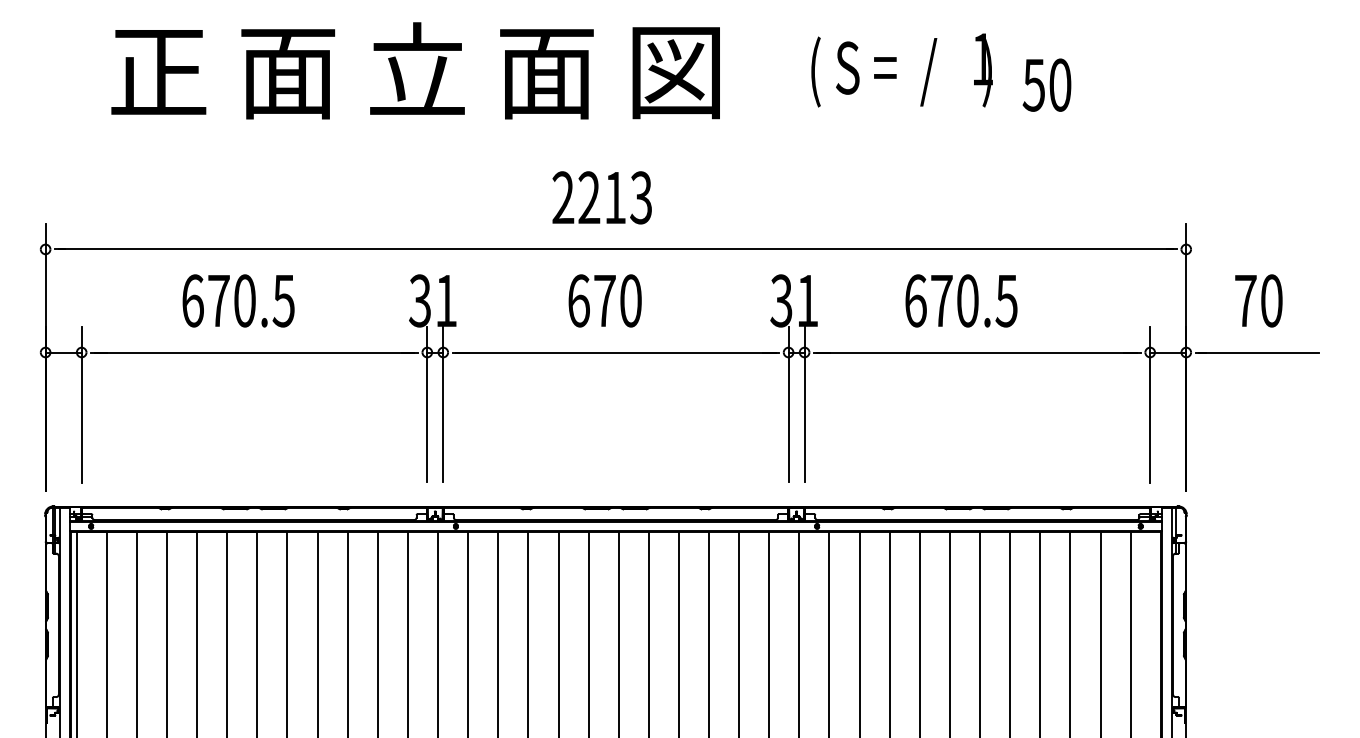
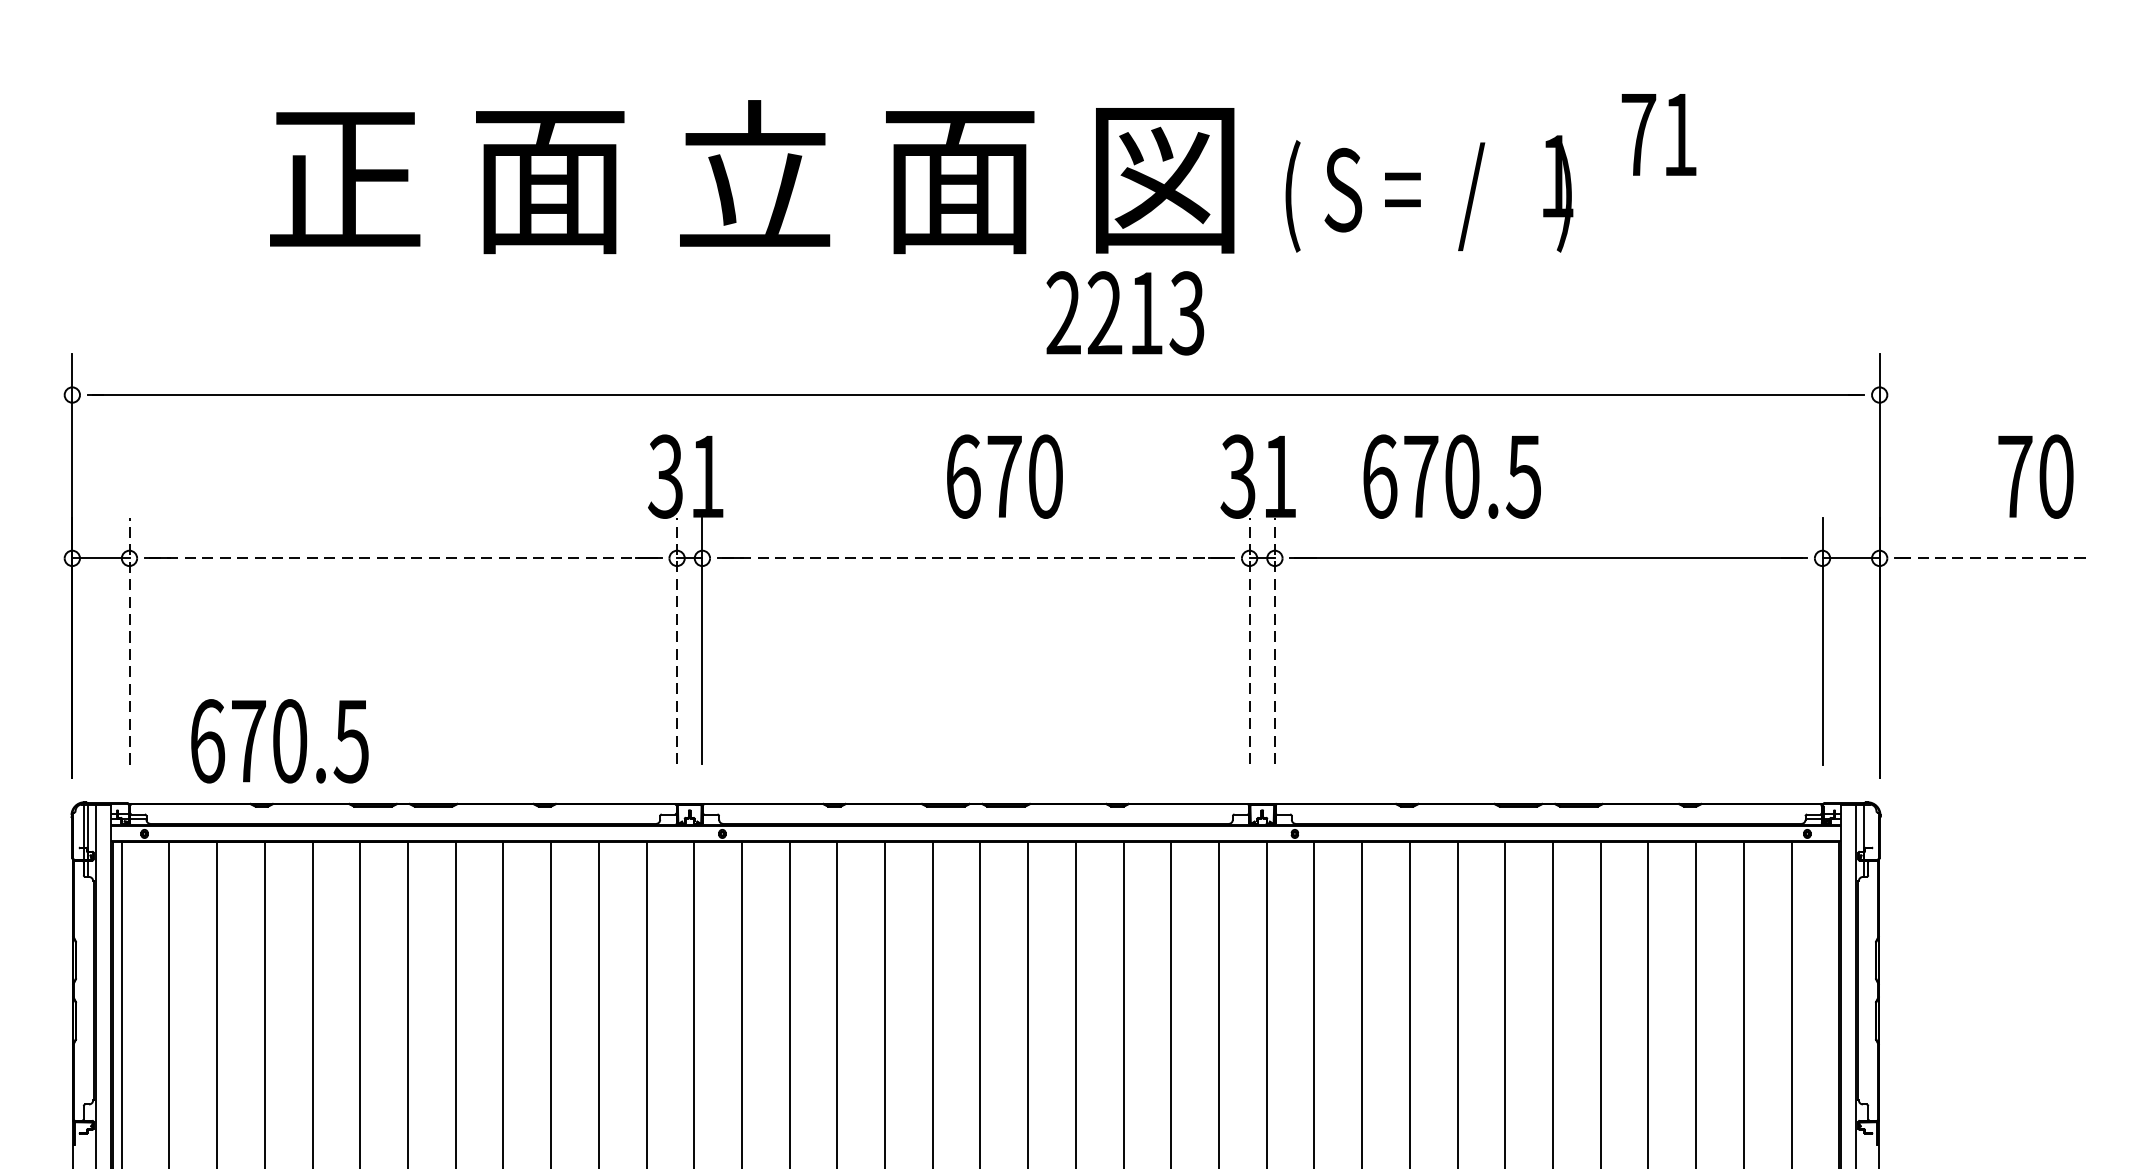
text: (415, 70) -> (751, 176), moved
text: (901, 70) -> (1428, 193), moved
text: (1046, 84) -> (1658, 133), 50 -> 71
text: (601, 197) -> (1124, 312), moved
text: (238, 300) -> (279, 740), moved
text: (604, 300) -> (1003, 475), moved
text: (961, 300) -> (1452, 475), moved
text: (1258, 300) -> (2035, 475), moved
line: (254, 352) -> (403, 558), solid -> dashed
line: (615, 352) -> (975, 558), solid -> dashed
line: (1259, 352) -> (1995, 558), solid -> dashed
line: (81, 404) -> (129, 640), solid -> dashed
line: (427, 404) -> (677, 640), solid -> dashed
line: (788, 404) -> (1249, 640), solid -> dashed
line: (804, 404) -> (1274, 640), solid -> dashed

